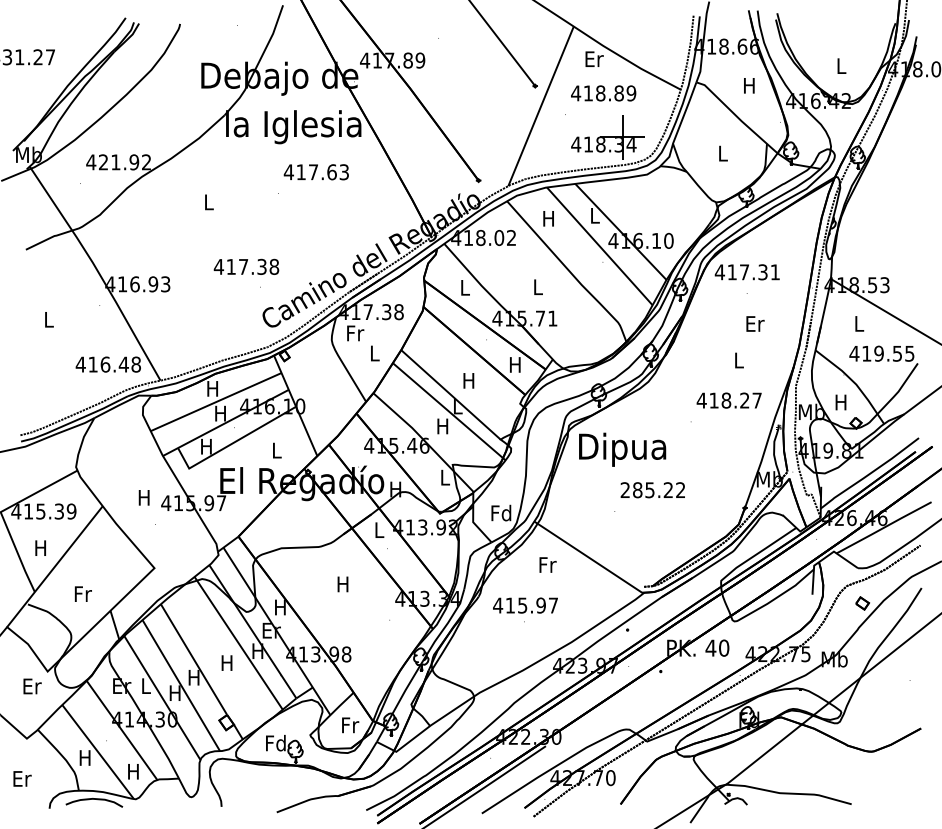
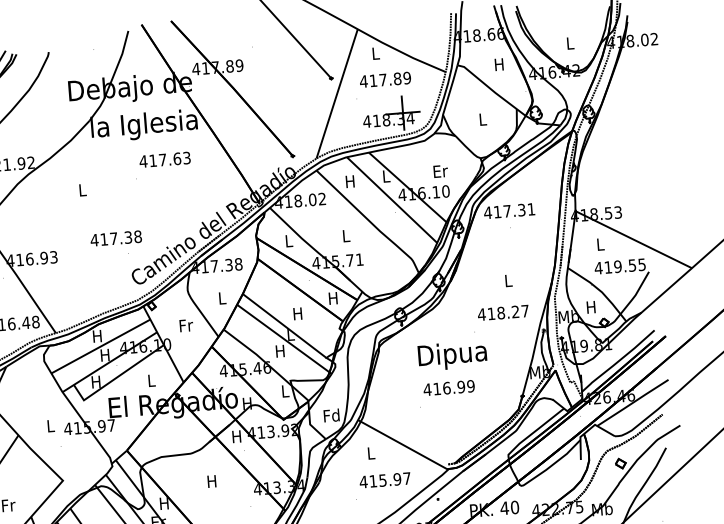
text: (594, 58) -> (376, 53), Er -> L
text: (600, 93) -> (382, 80), 418.89 -> 417.89
text: (755, 323) -> (440, 171), moved
text: (355, 333) -> (186, 325), moved
text: (622, 449) -> (452, 355), moved
text: (652, 490) -> (448, 388), 285.22 -> 416.99
text: (143, 497) -> (49, 425), H -> L
text: (378, 529) -> (236, 436), L -> H
text: (547, 564) -> (371, 452), Fr -> L
text: (525, 605) -> (385, 480), moved

